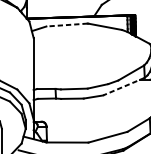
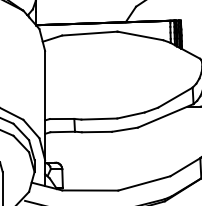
line: (66, 24) -> (89, 33), dashed -> solid
line: (123, 87) -> (165, 116), dashed -> solid

